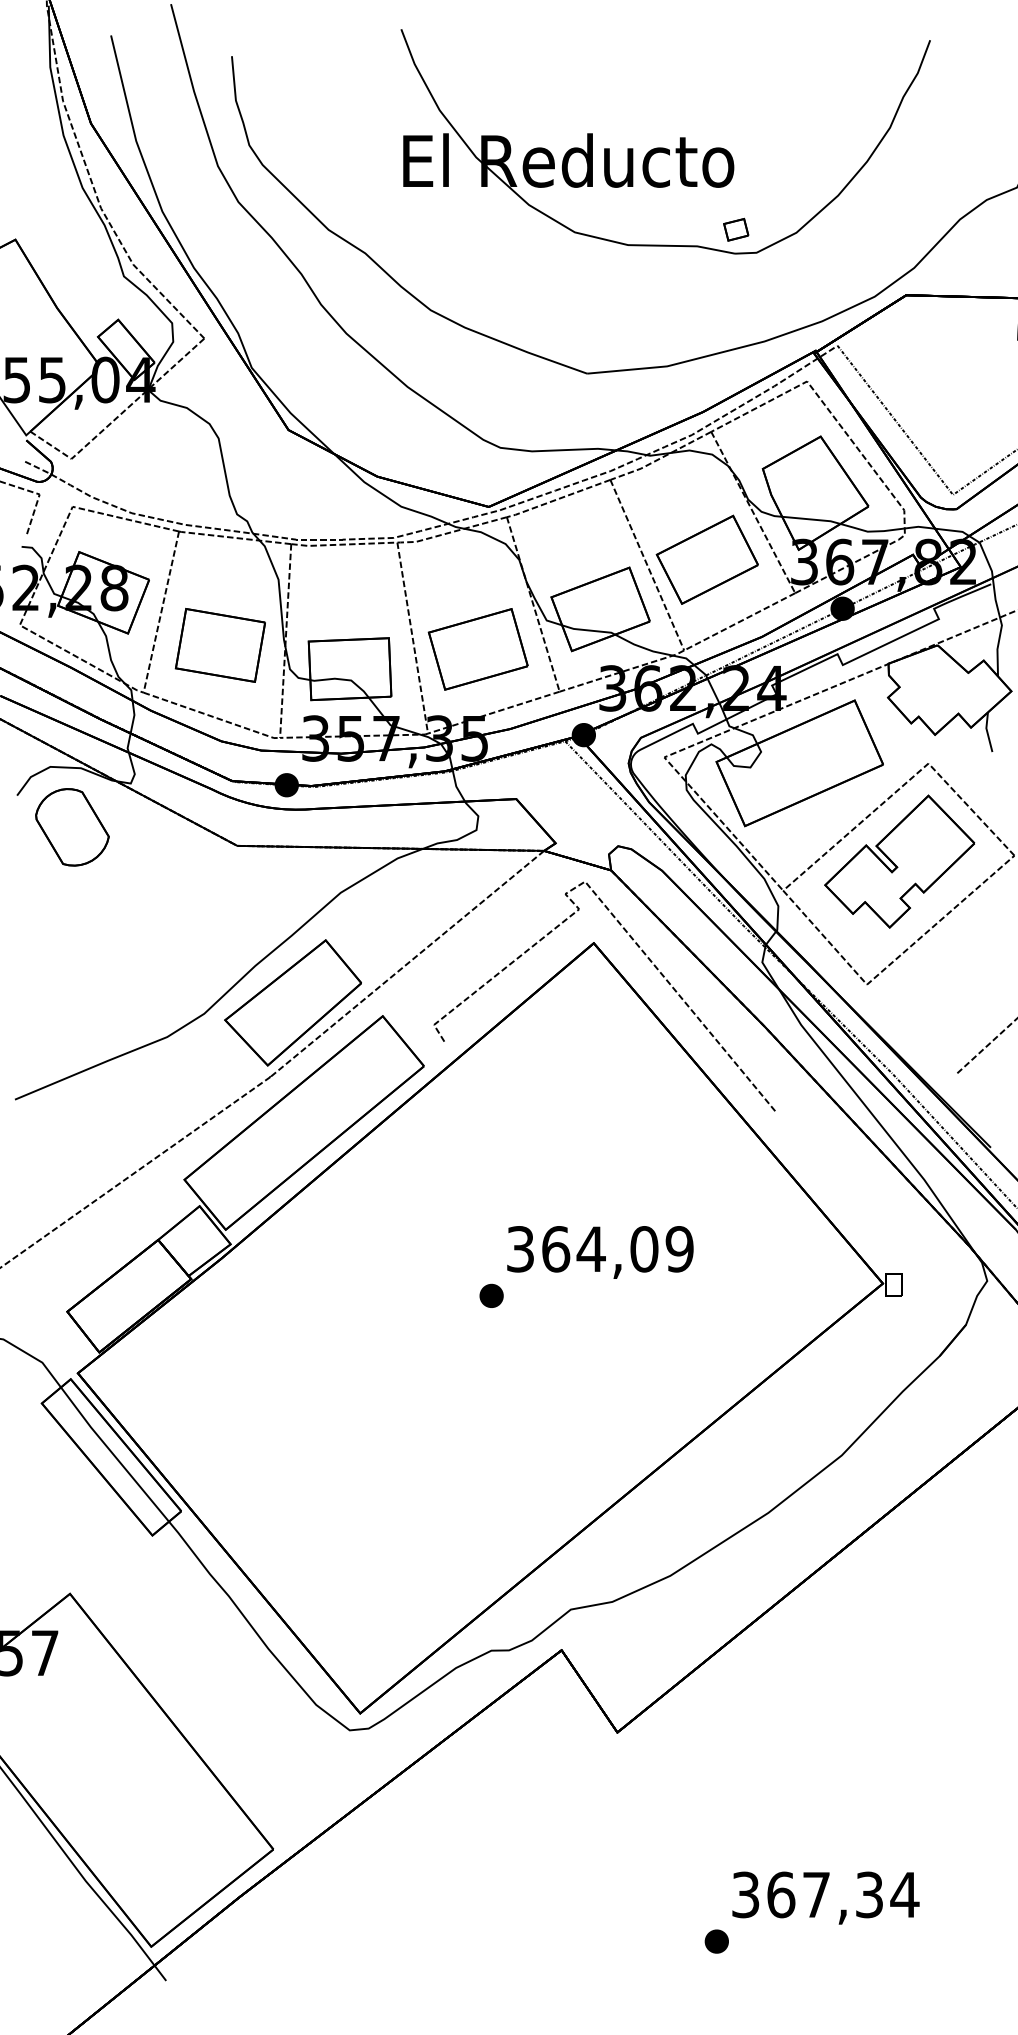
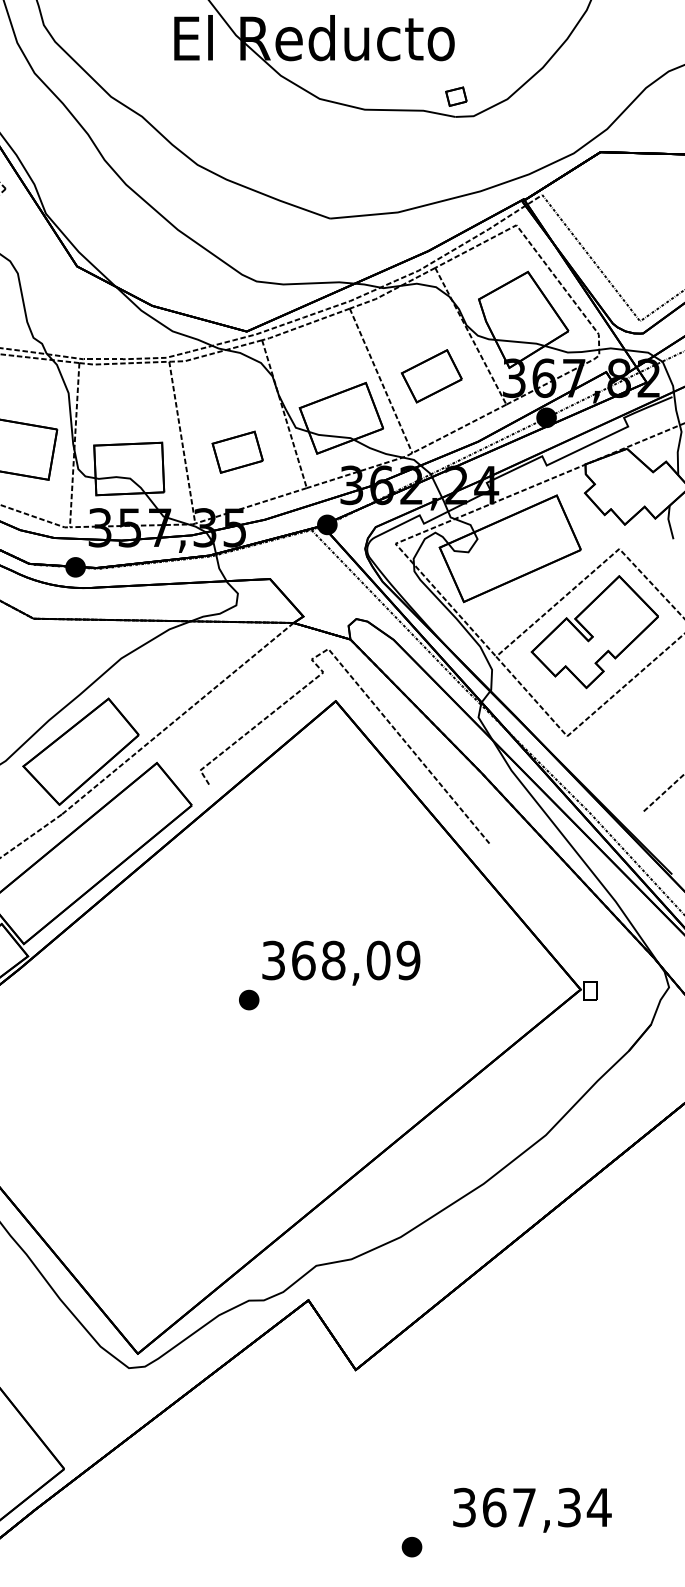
part: (706, 559) -> (431, 376), size x0.7
part: (477, 649) -> (237, 452), size x0.6
text: (590, 1249) -> (332, 960), 364,09 -> 368,09
part: (716, 1941) -> (411, 1547), moved

